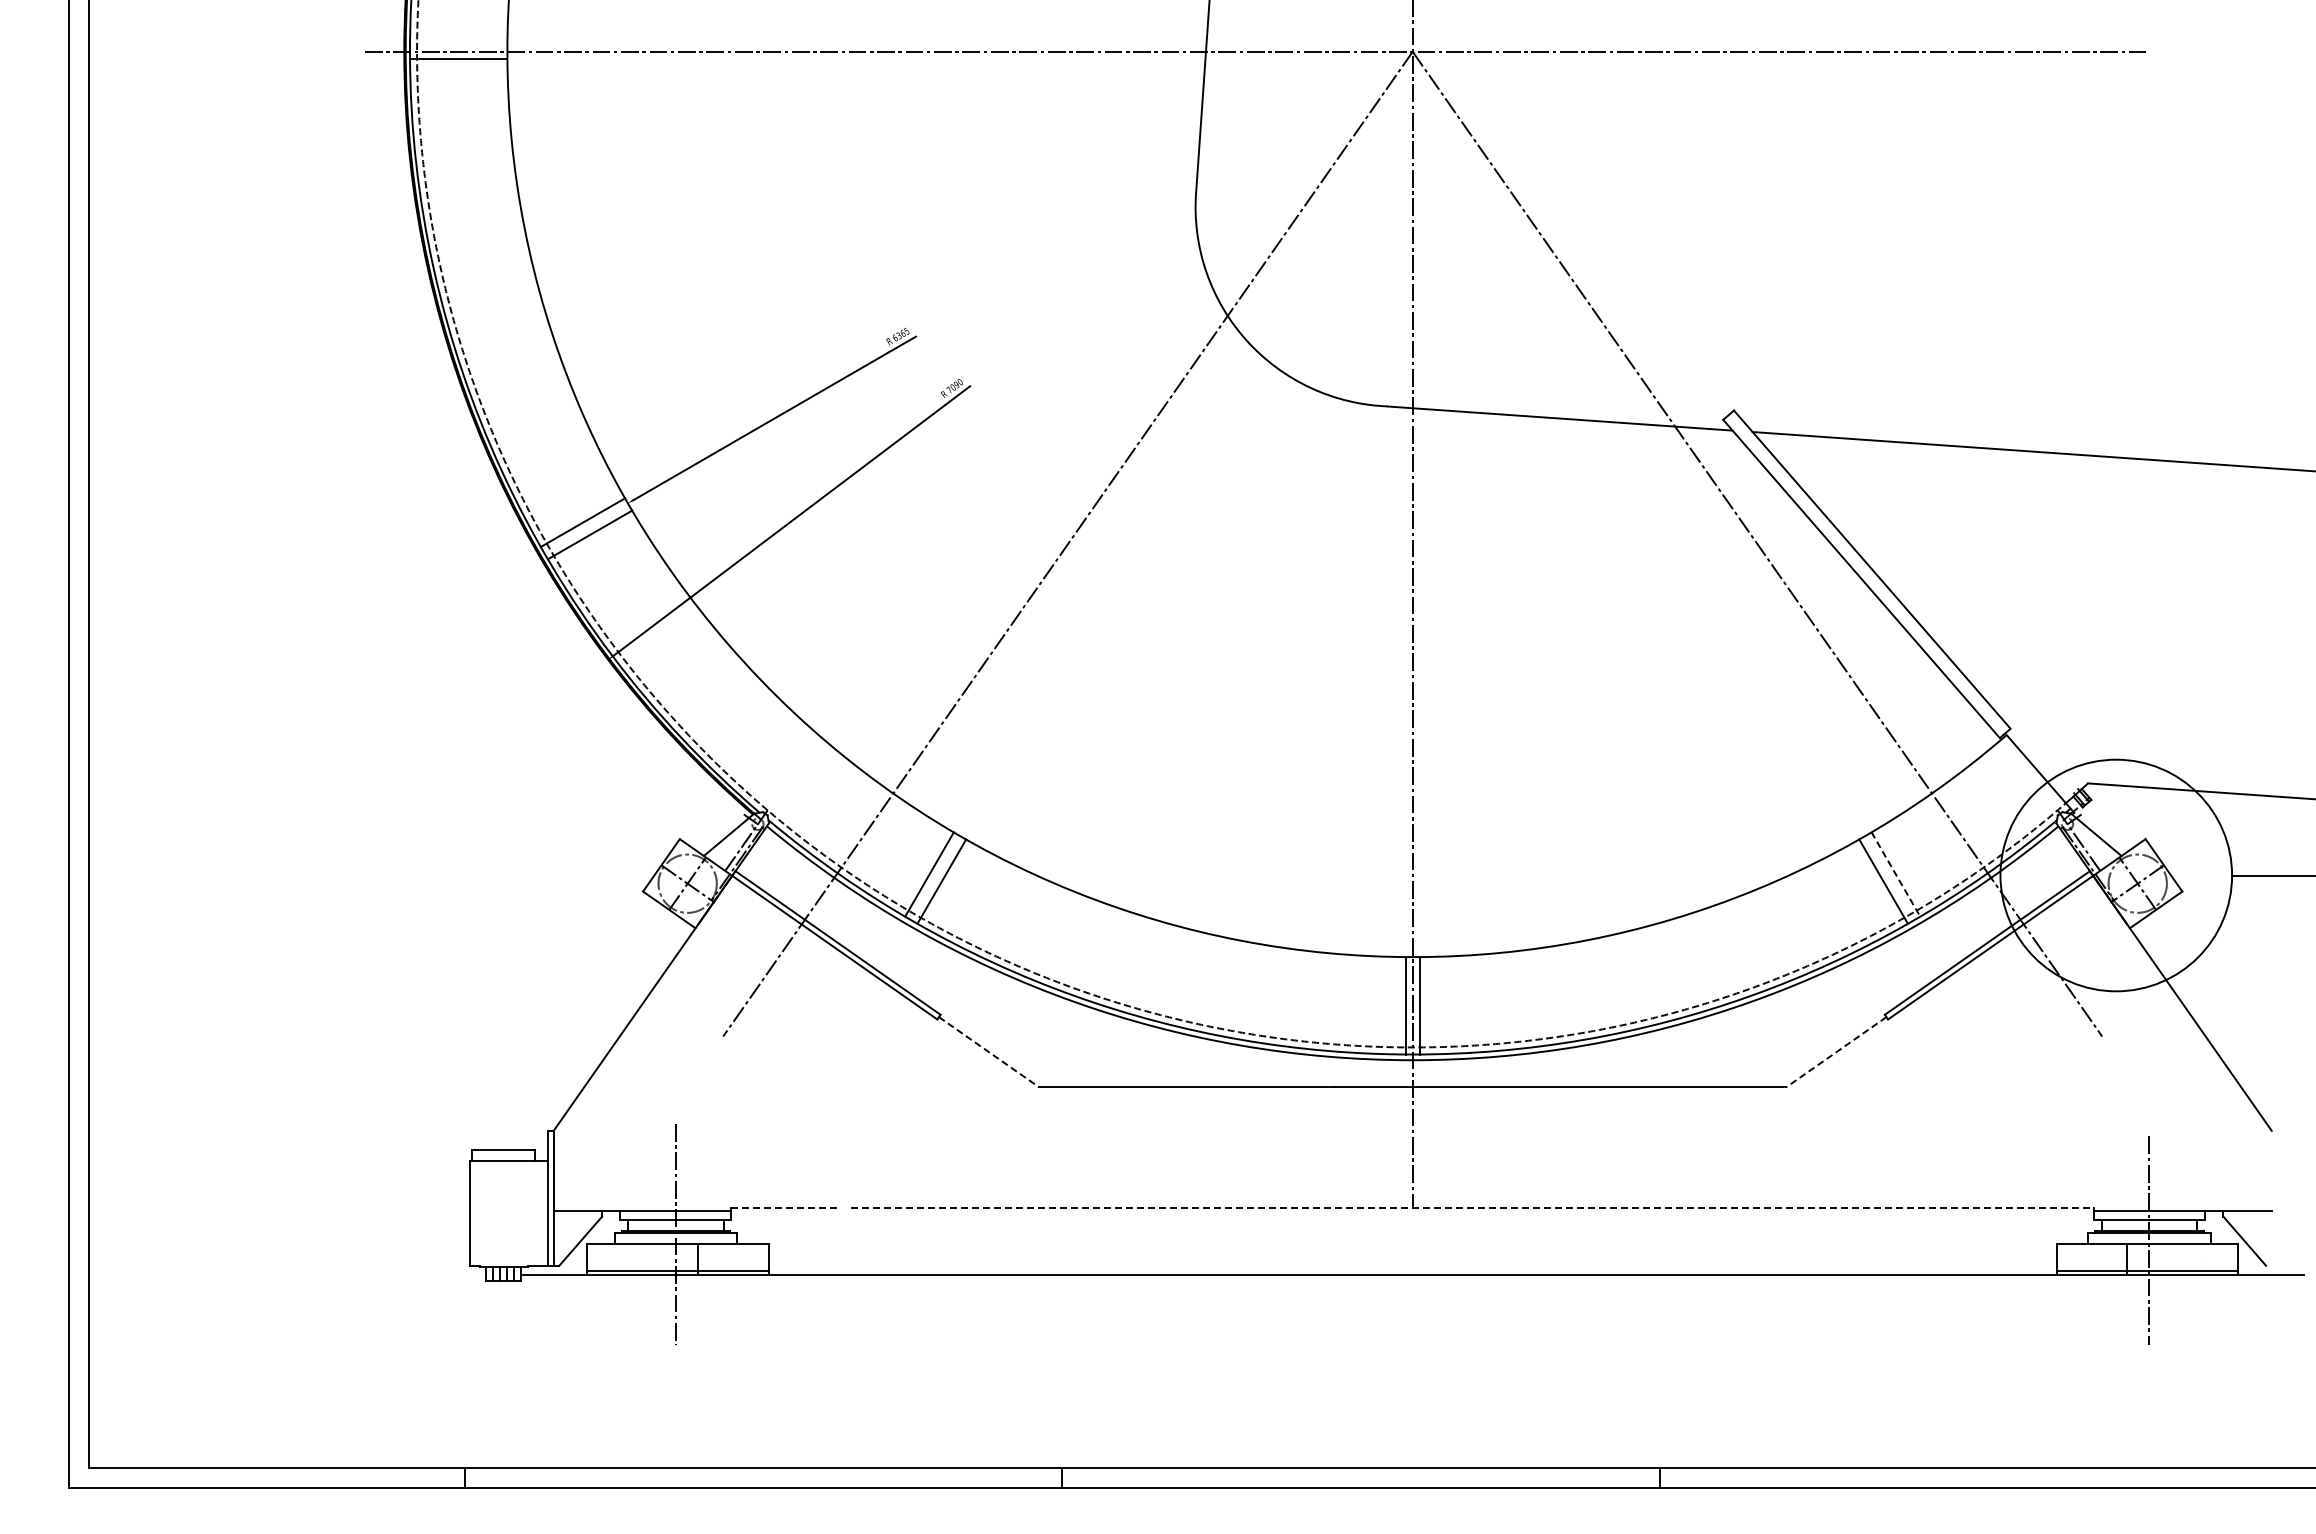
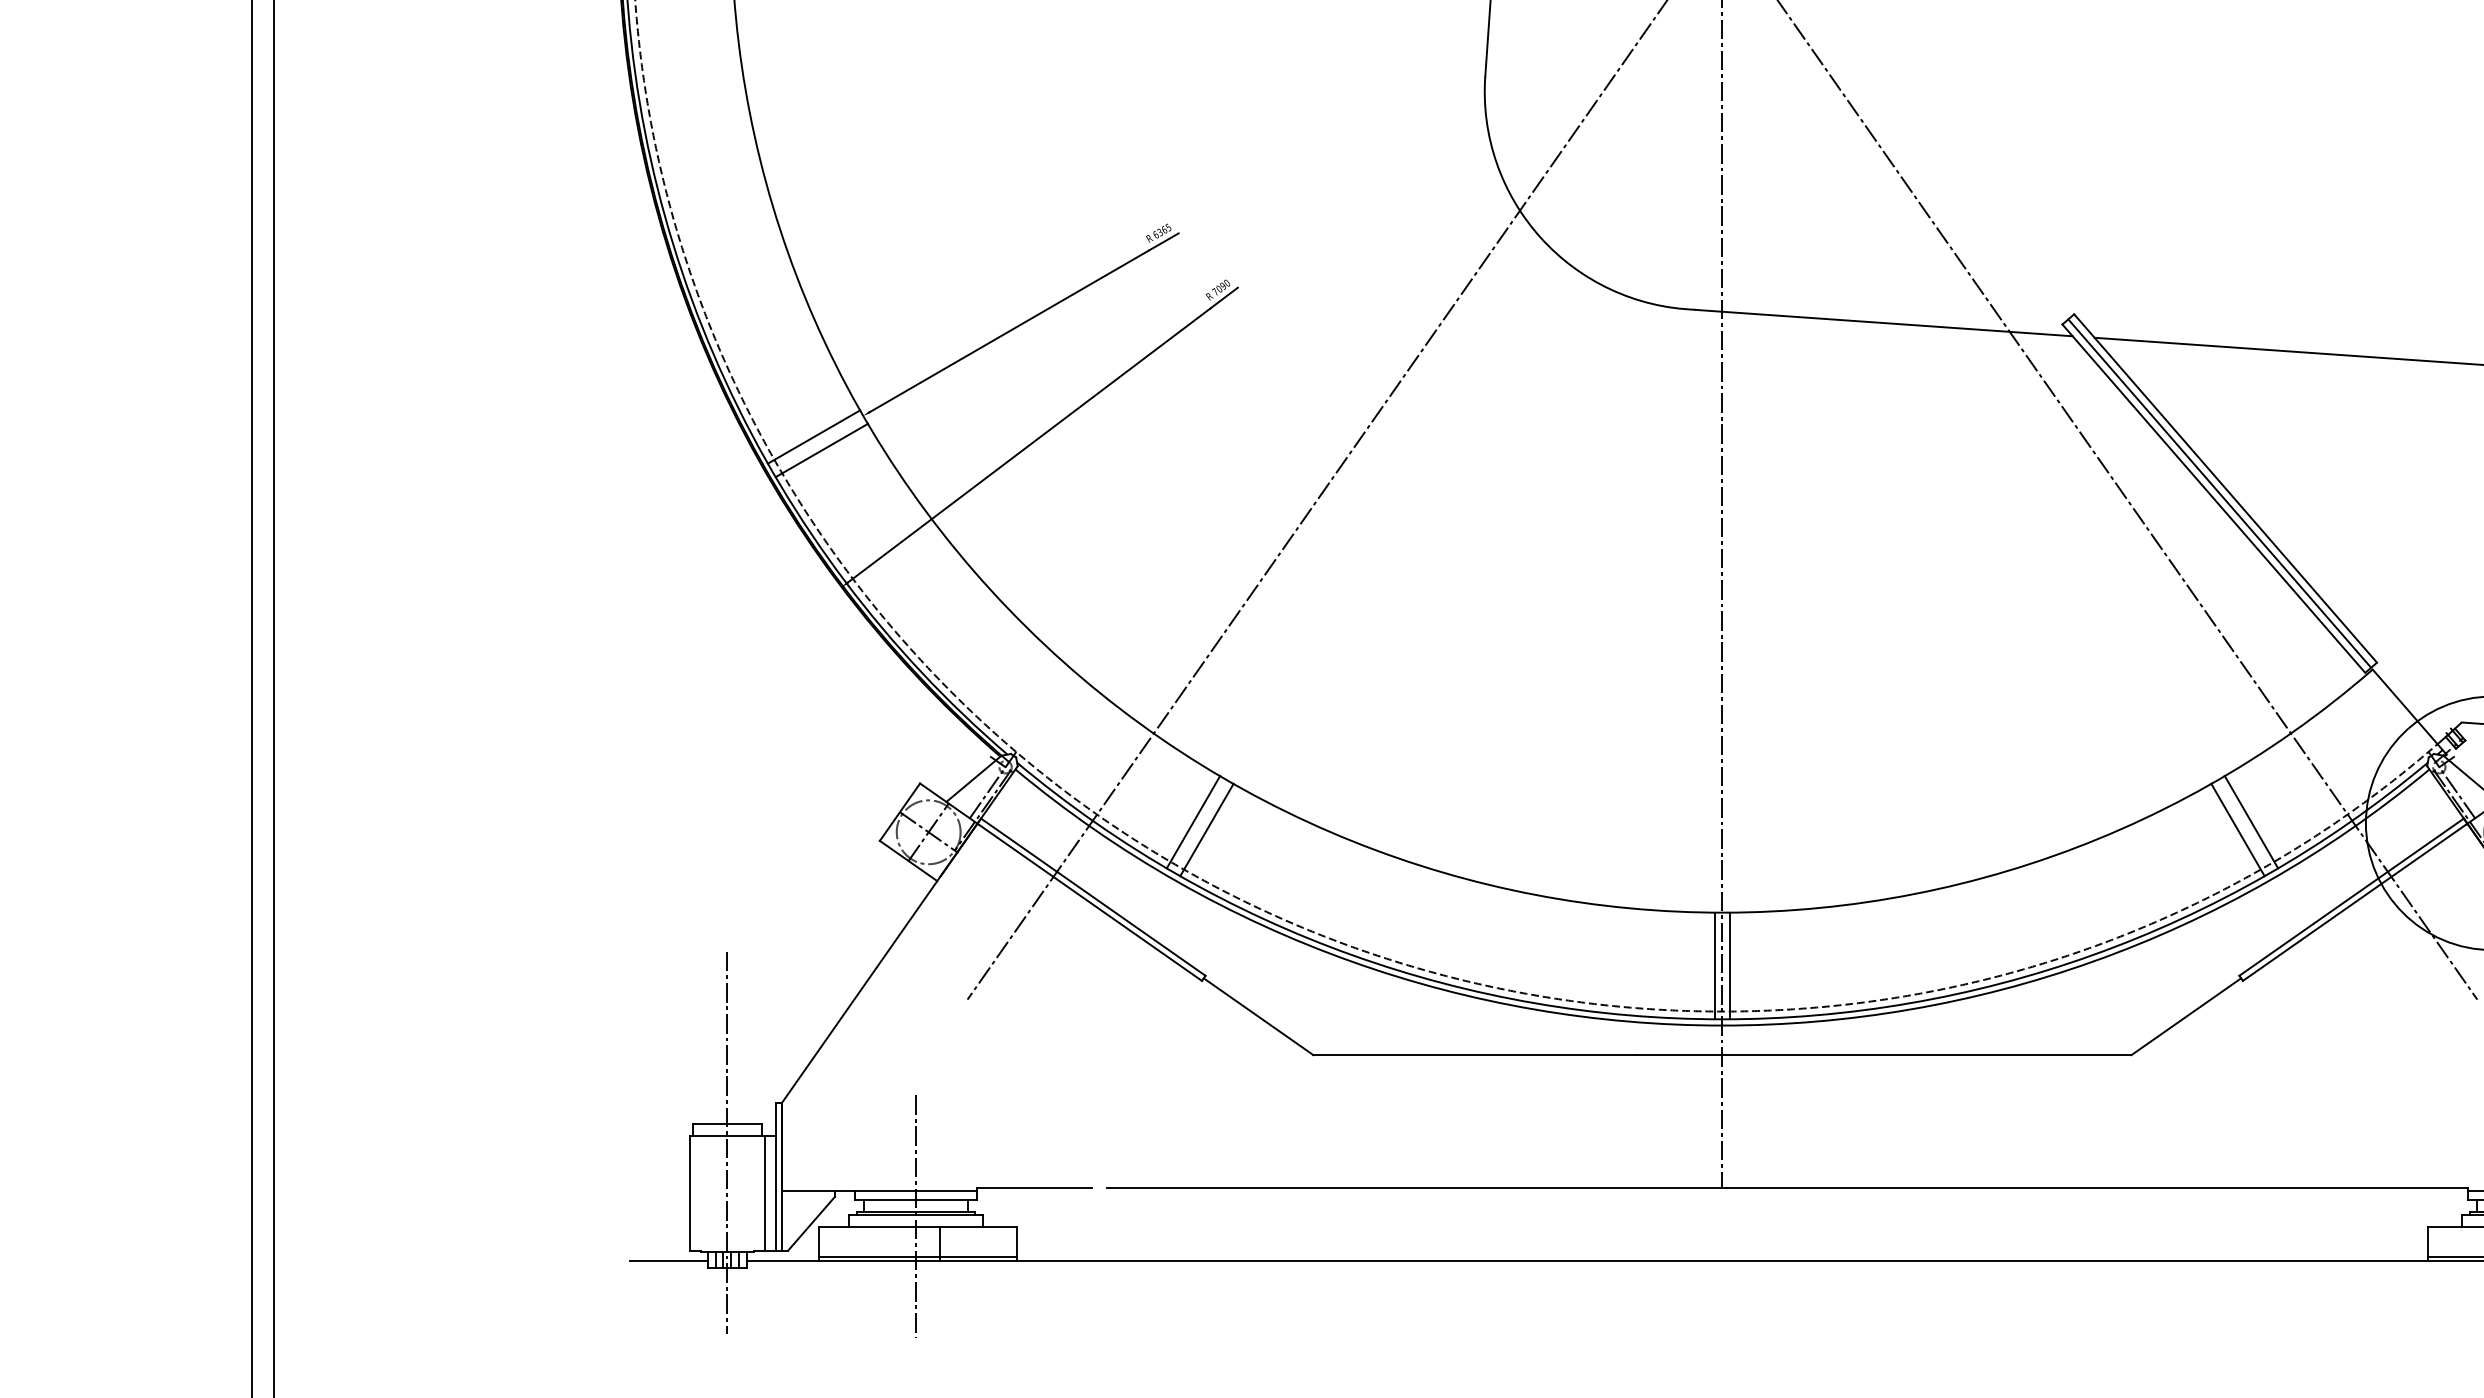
line: (1866, 574) -> (2219, 493), added
line: (1895, 874) -> (2251, 822), dashed -> solid
line: (989, 1052) -> (1259, 1017), dashed -> solid
line: (1836, 1052) -> (2186, 1017), dashed -> solid
line: (503, 1166) -> (727, 1141), added
line: (784, 1208) -> (1034, 1187), dashed -> solid
line: (1472, 1208) -> (1787, 1187), dashed -> solid
line: (538, 1213) -> (765, 1193), added
line: (450, 1275) -> (669, 1261), added

